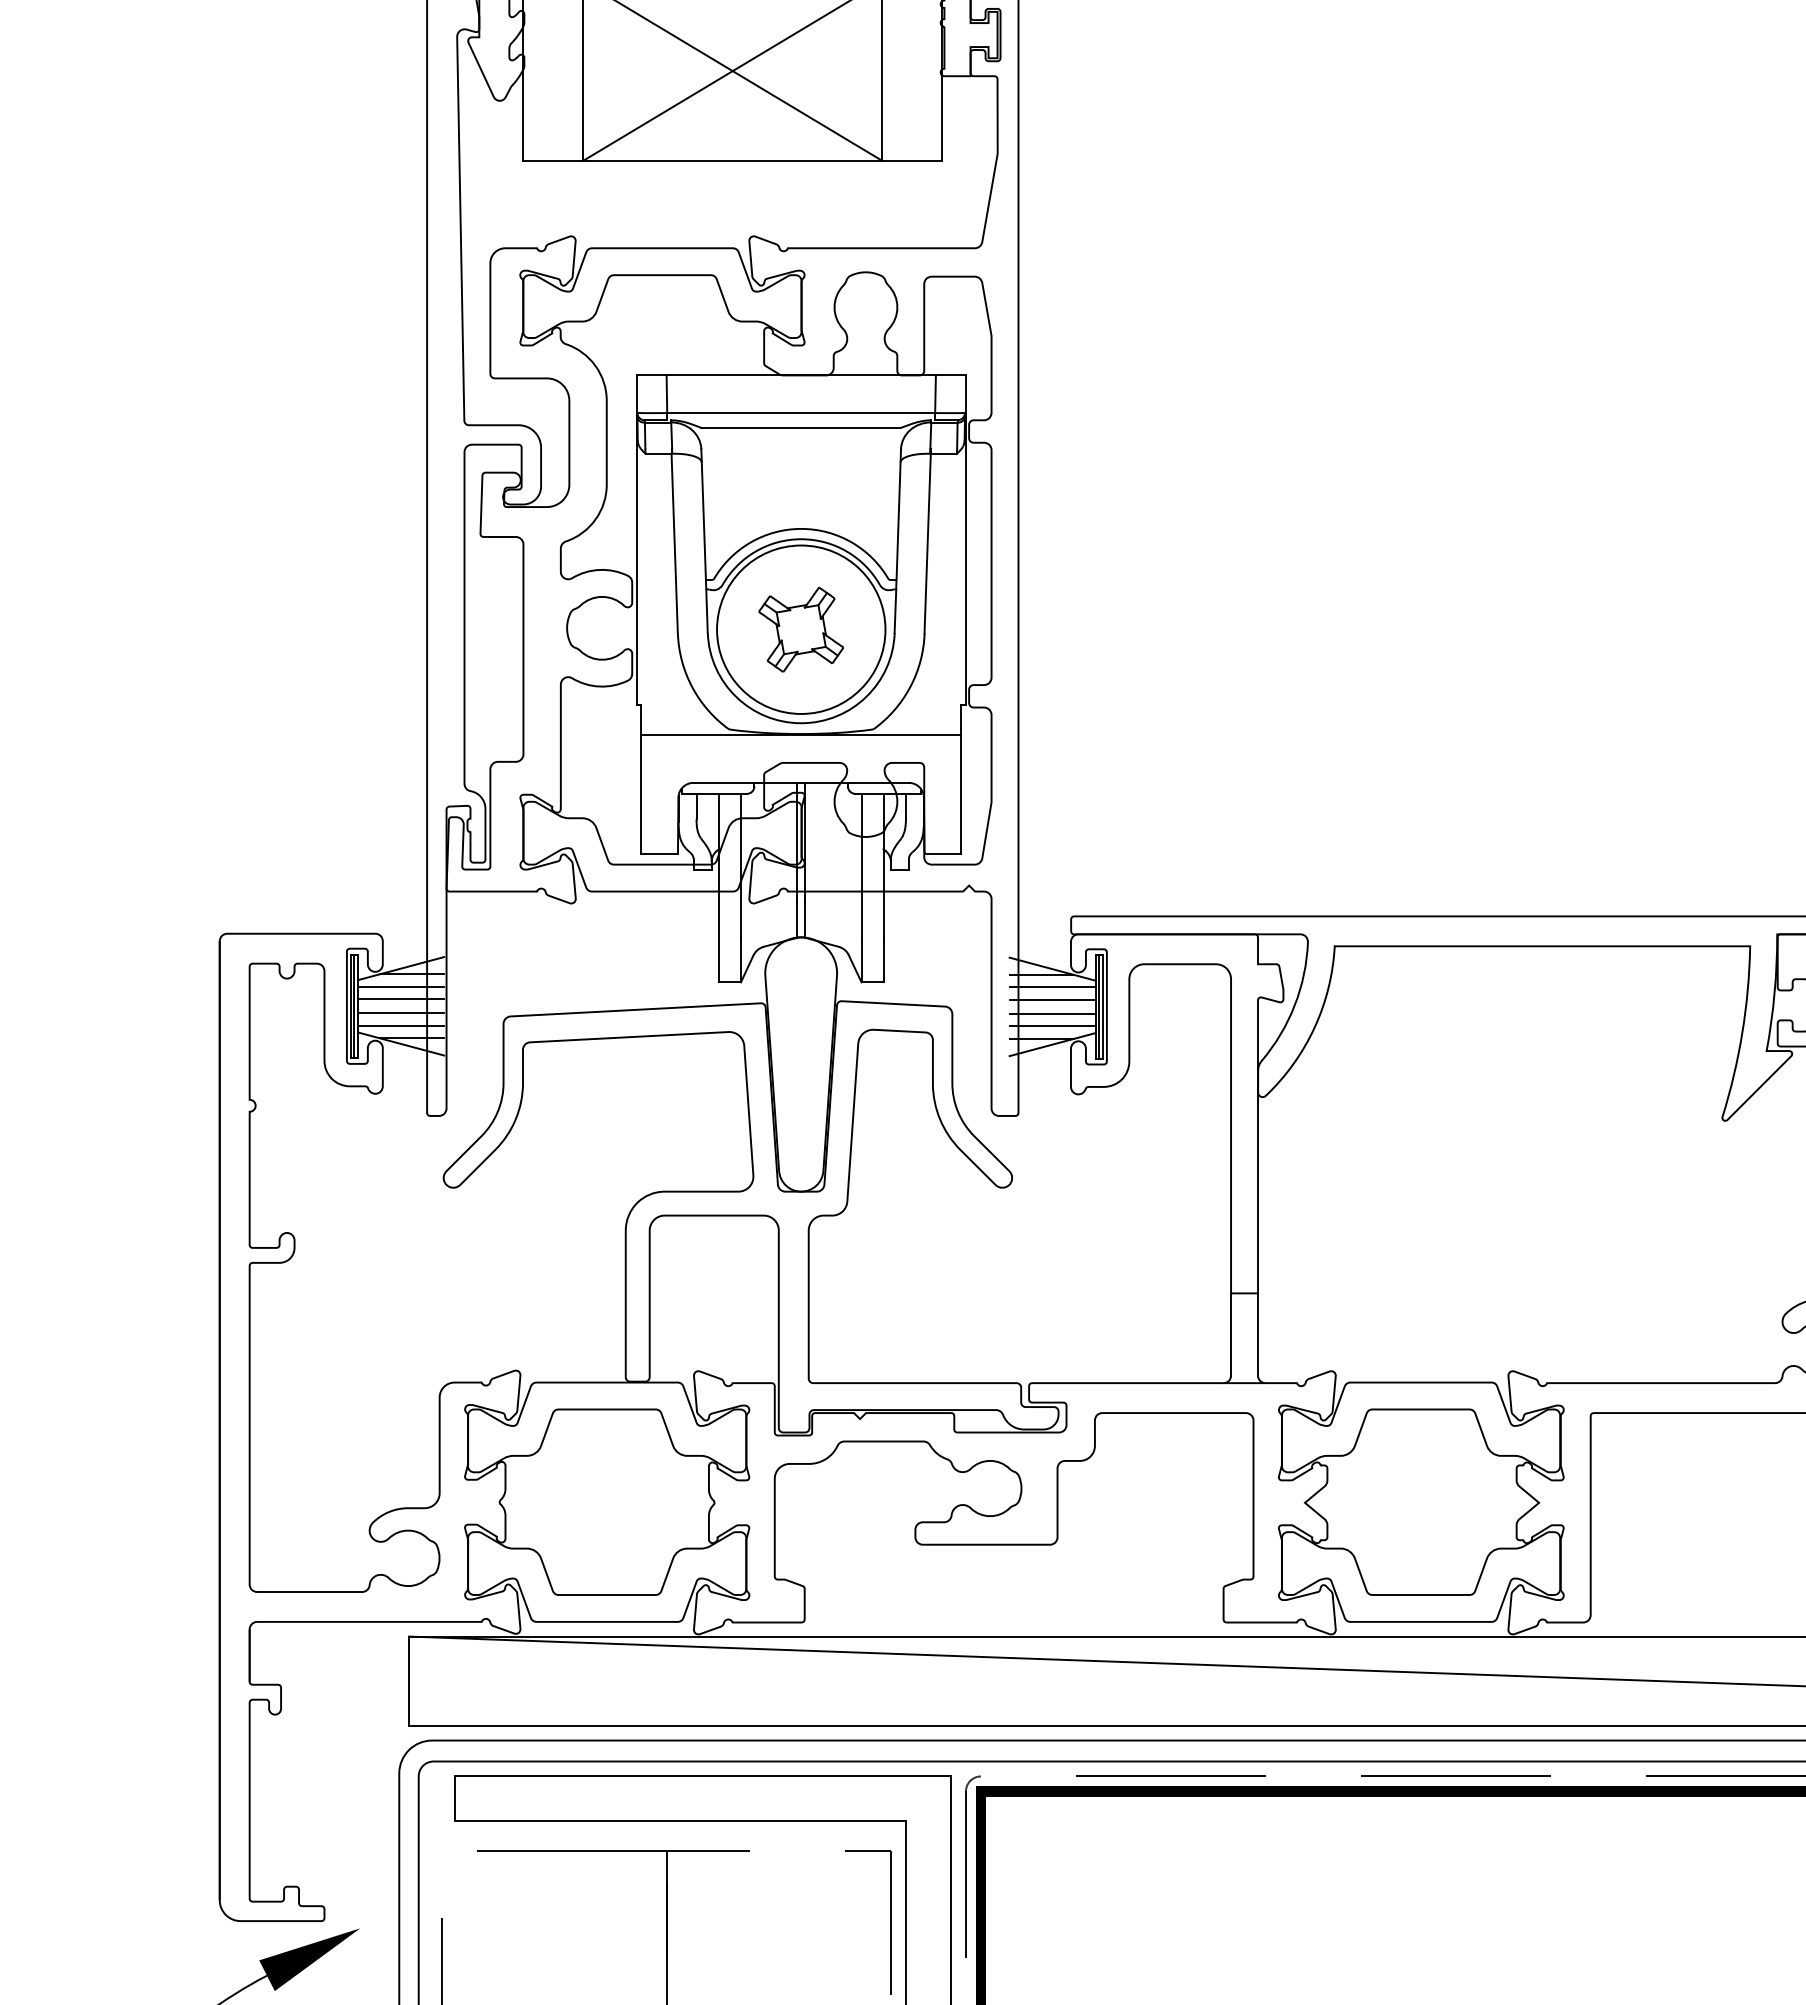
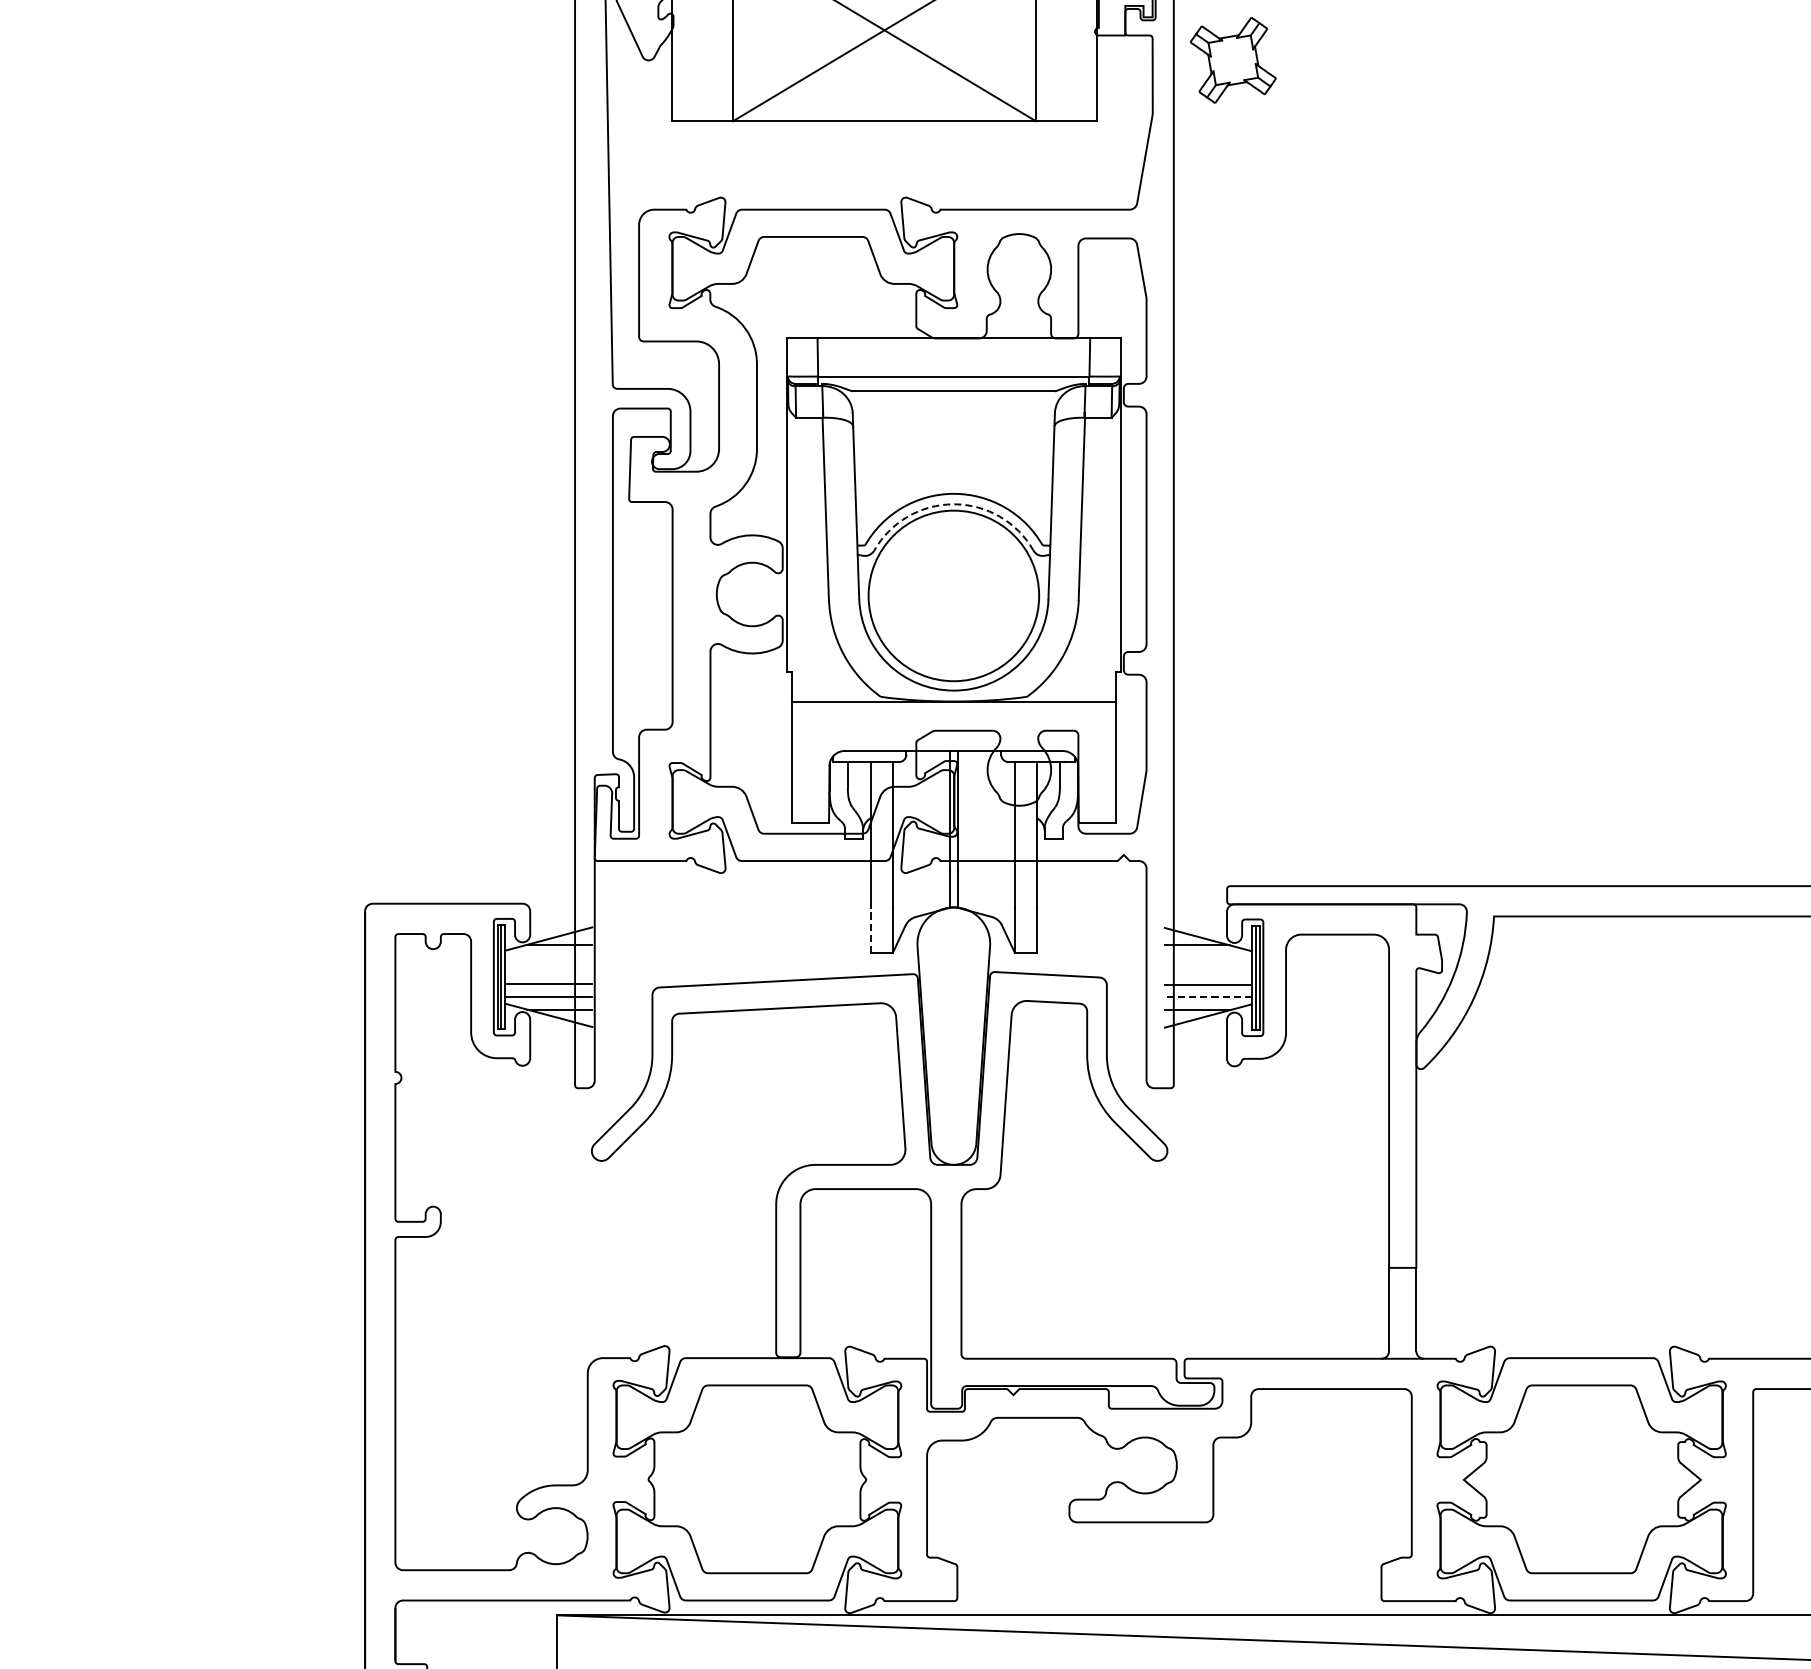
arc: (801, 539) -> (954, 504), solid -> dashed
part: (801, 629) -> (1233, 60), moved
line: (718, 960) -> (870, 930), solid -> dashed
line: (401, 986) -> (549, 957), removed
line: (1052, 987) -> (1208, 958), removed
line: (401, 999) -> (549, 970), removed
line: (1052, 1000) -> (1208, 971), removed
line: (1052, 1026) -> (1208, 997), solid -> dashed

